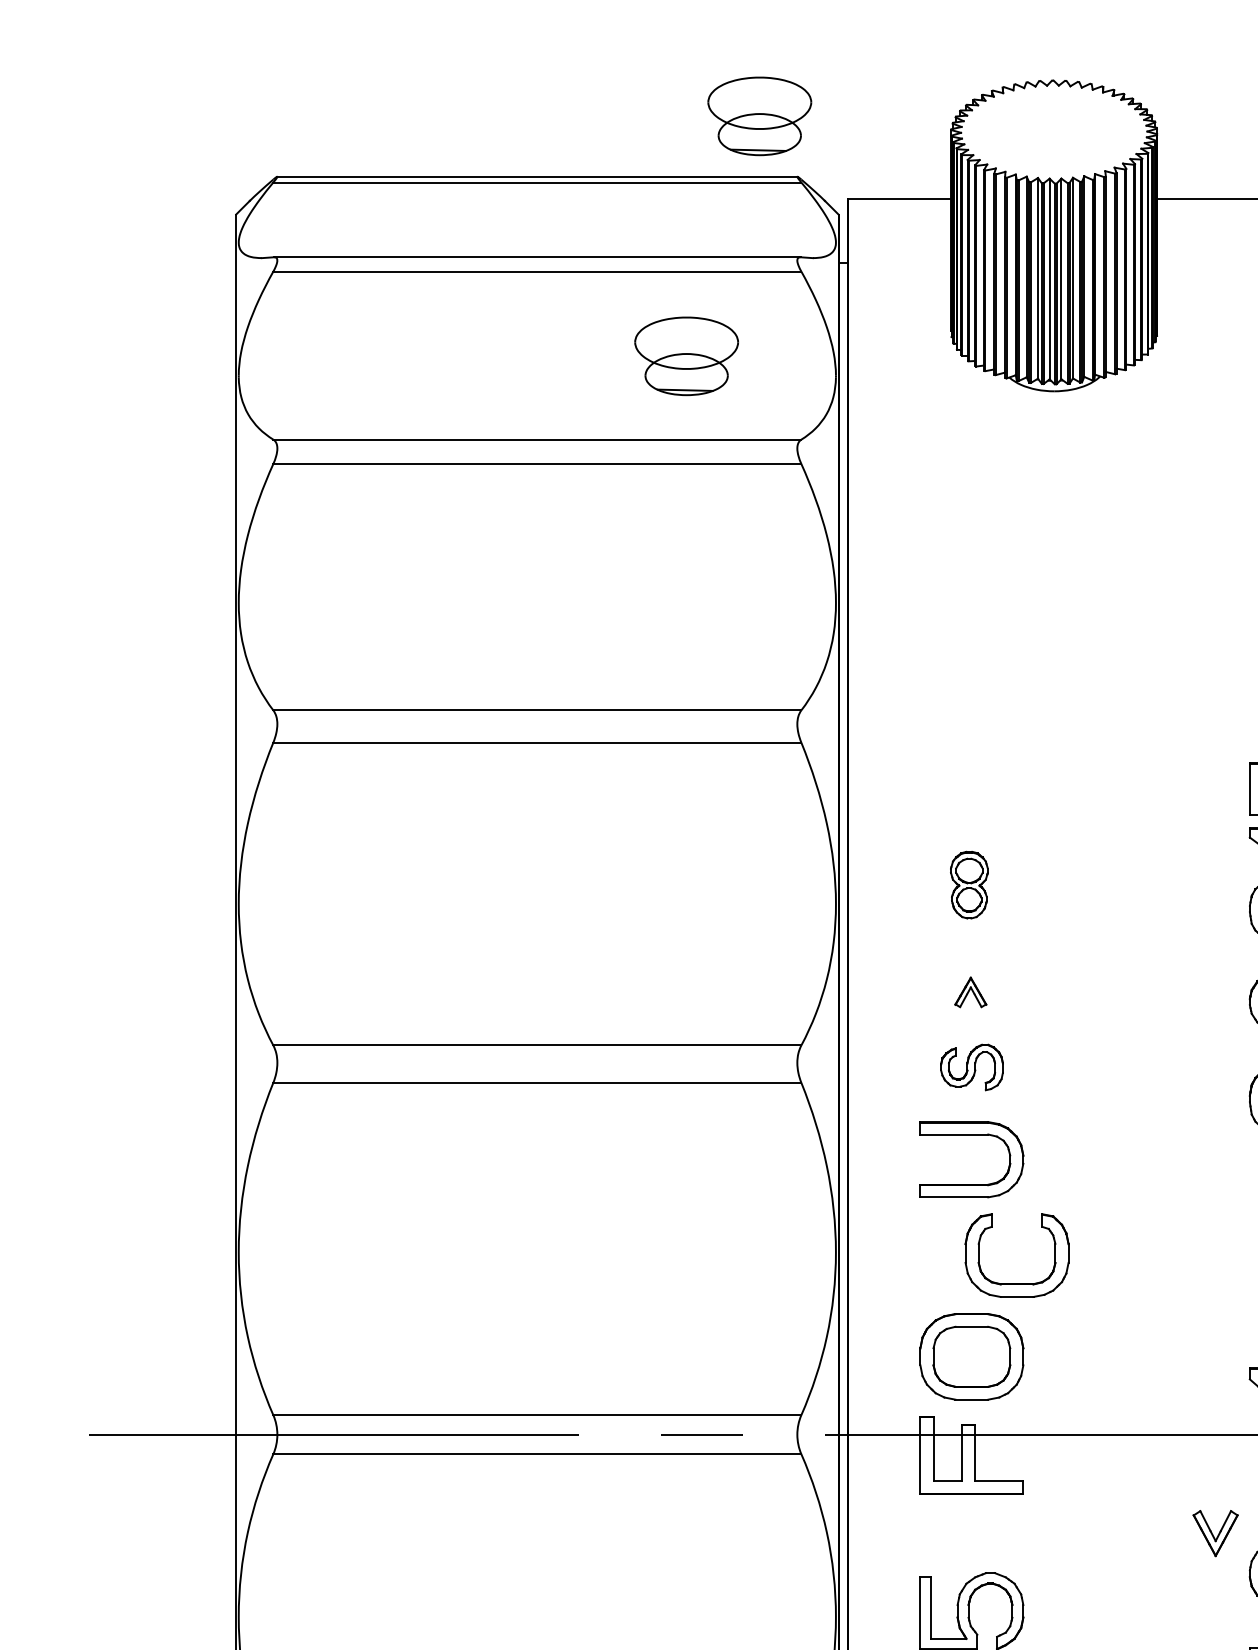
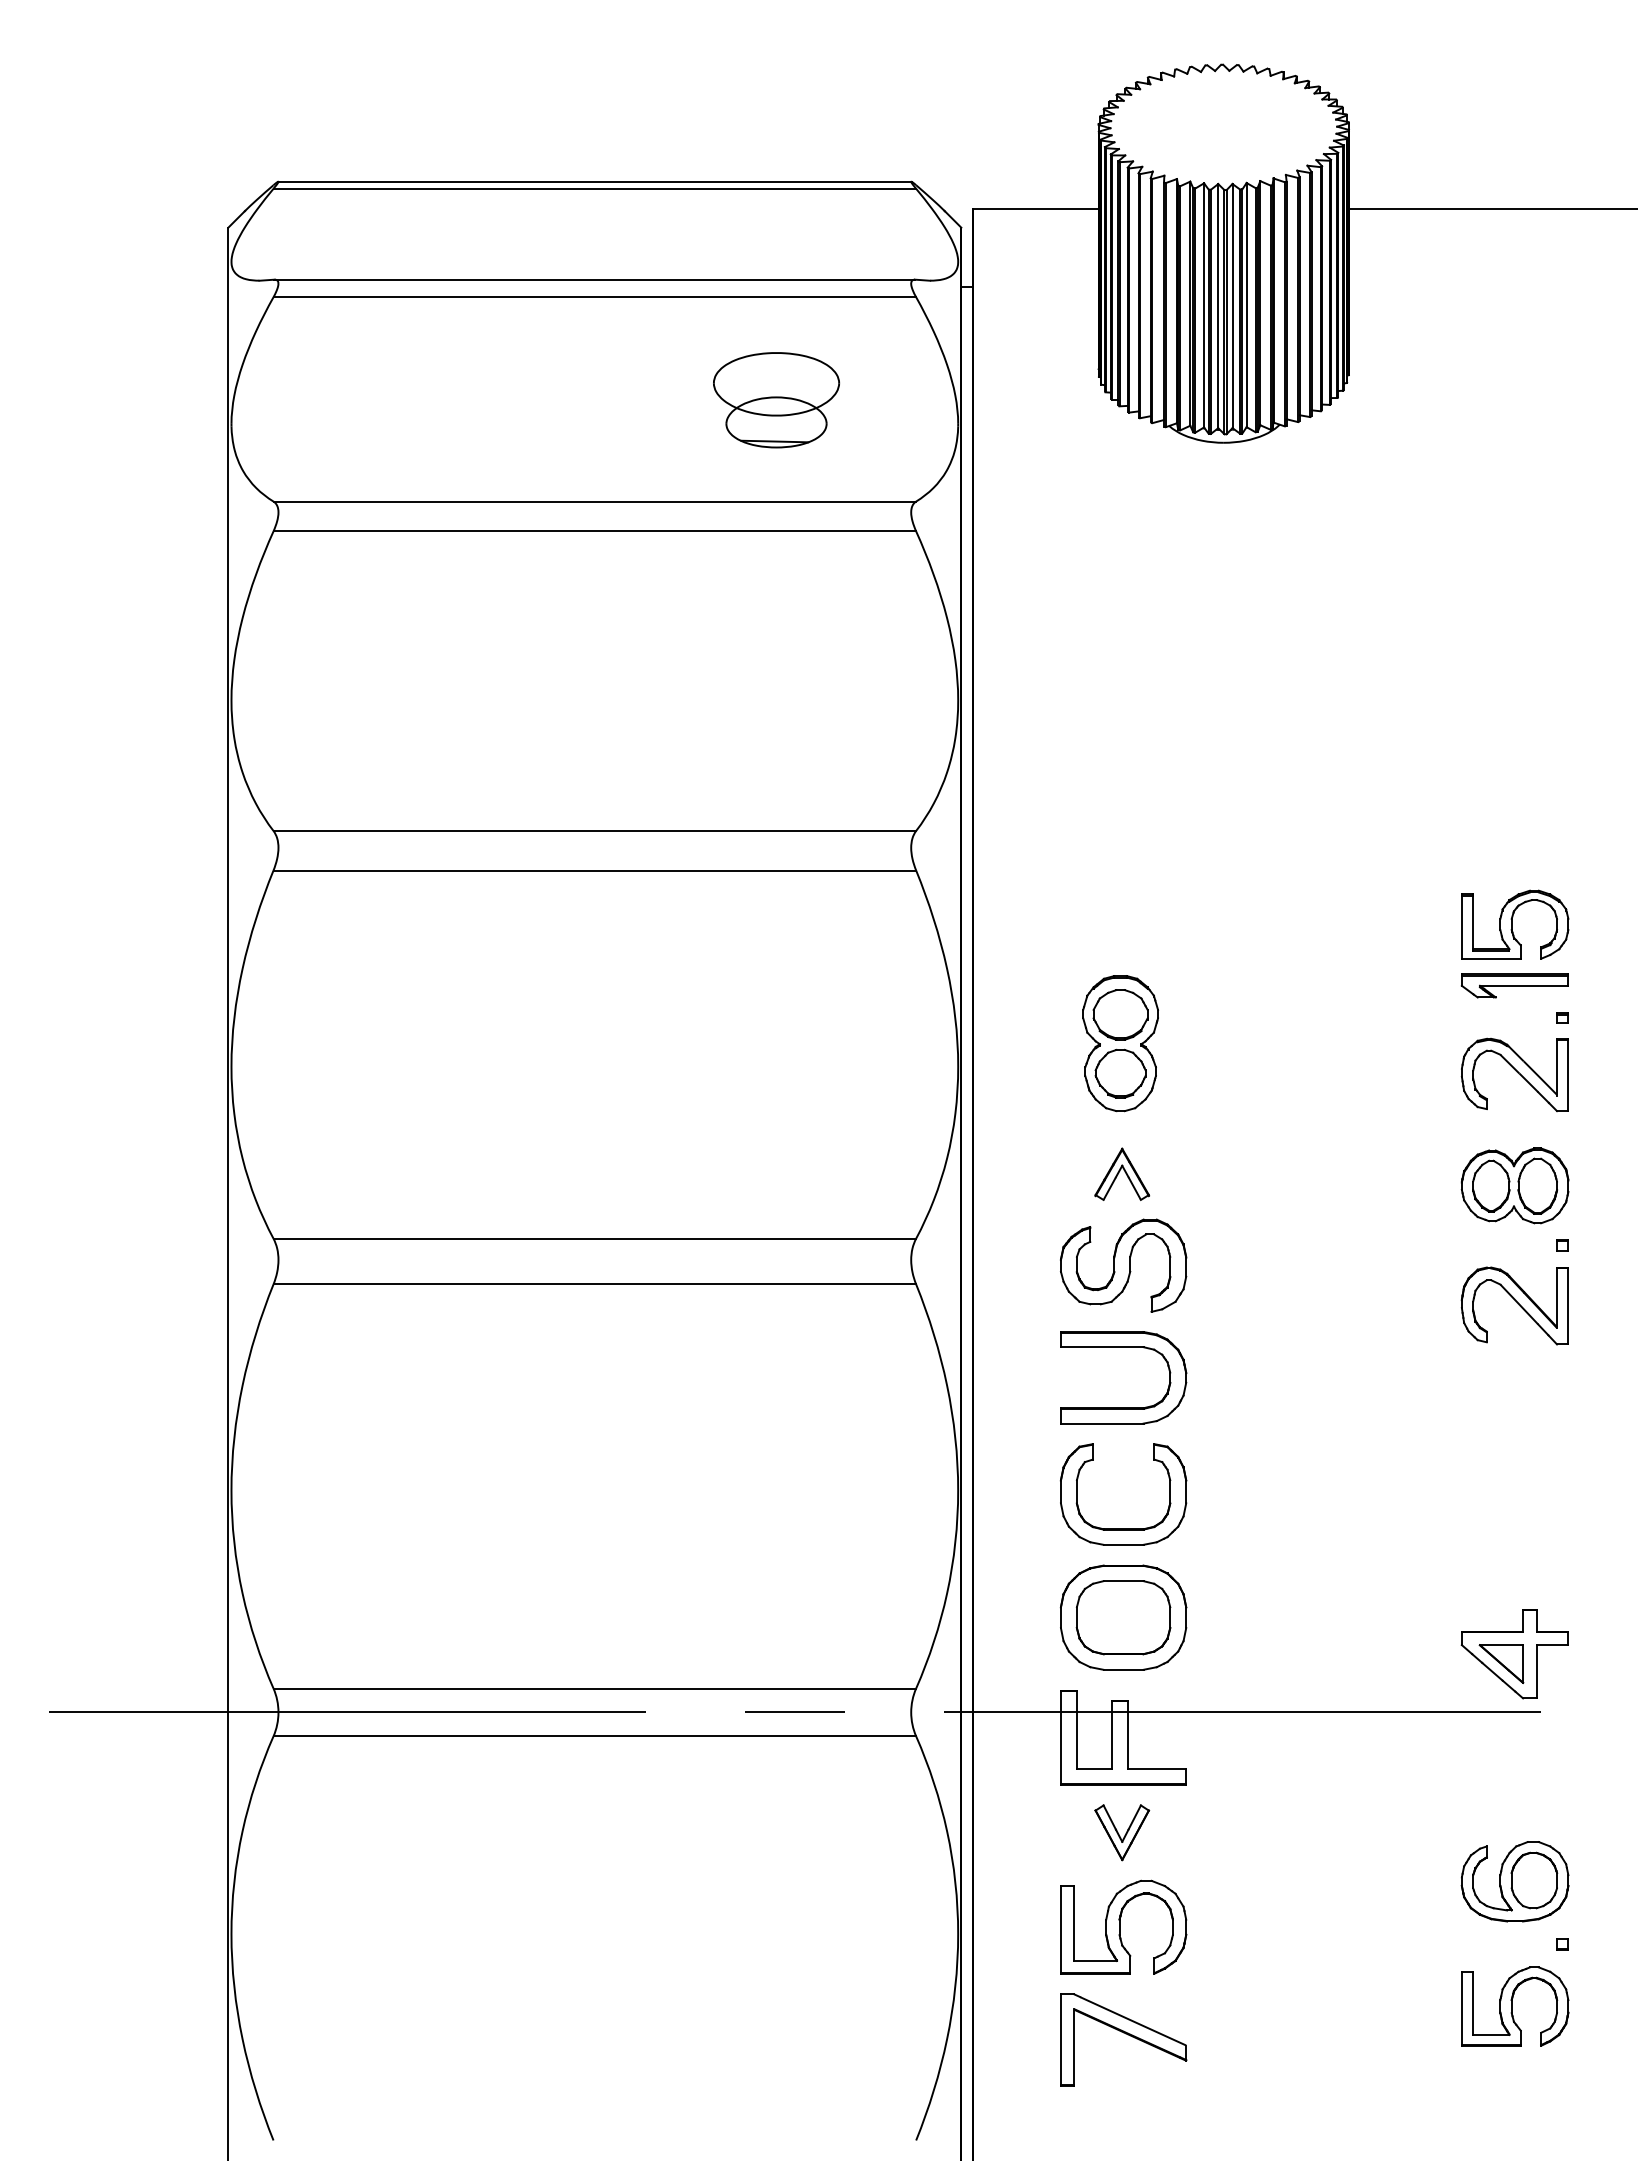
part: (759, 116) -> (865, 108), removed
part: (969, 884) -> (1120, 1043), size x1.67
part: (970, 991) -> (1122, 1173), size x1.43
part: (971, 1067) -> (1123, 1265), size x1.67
part: (1017, 1283) -> (1123, 1528), moved
part: (1215, 1533) -> (1122, 1832), moved

